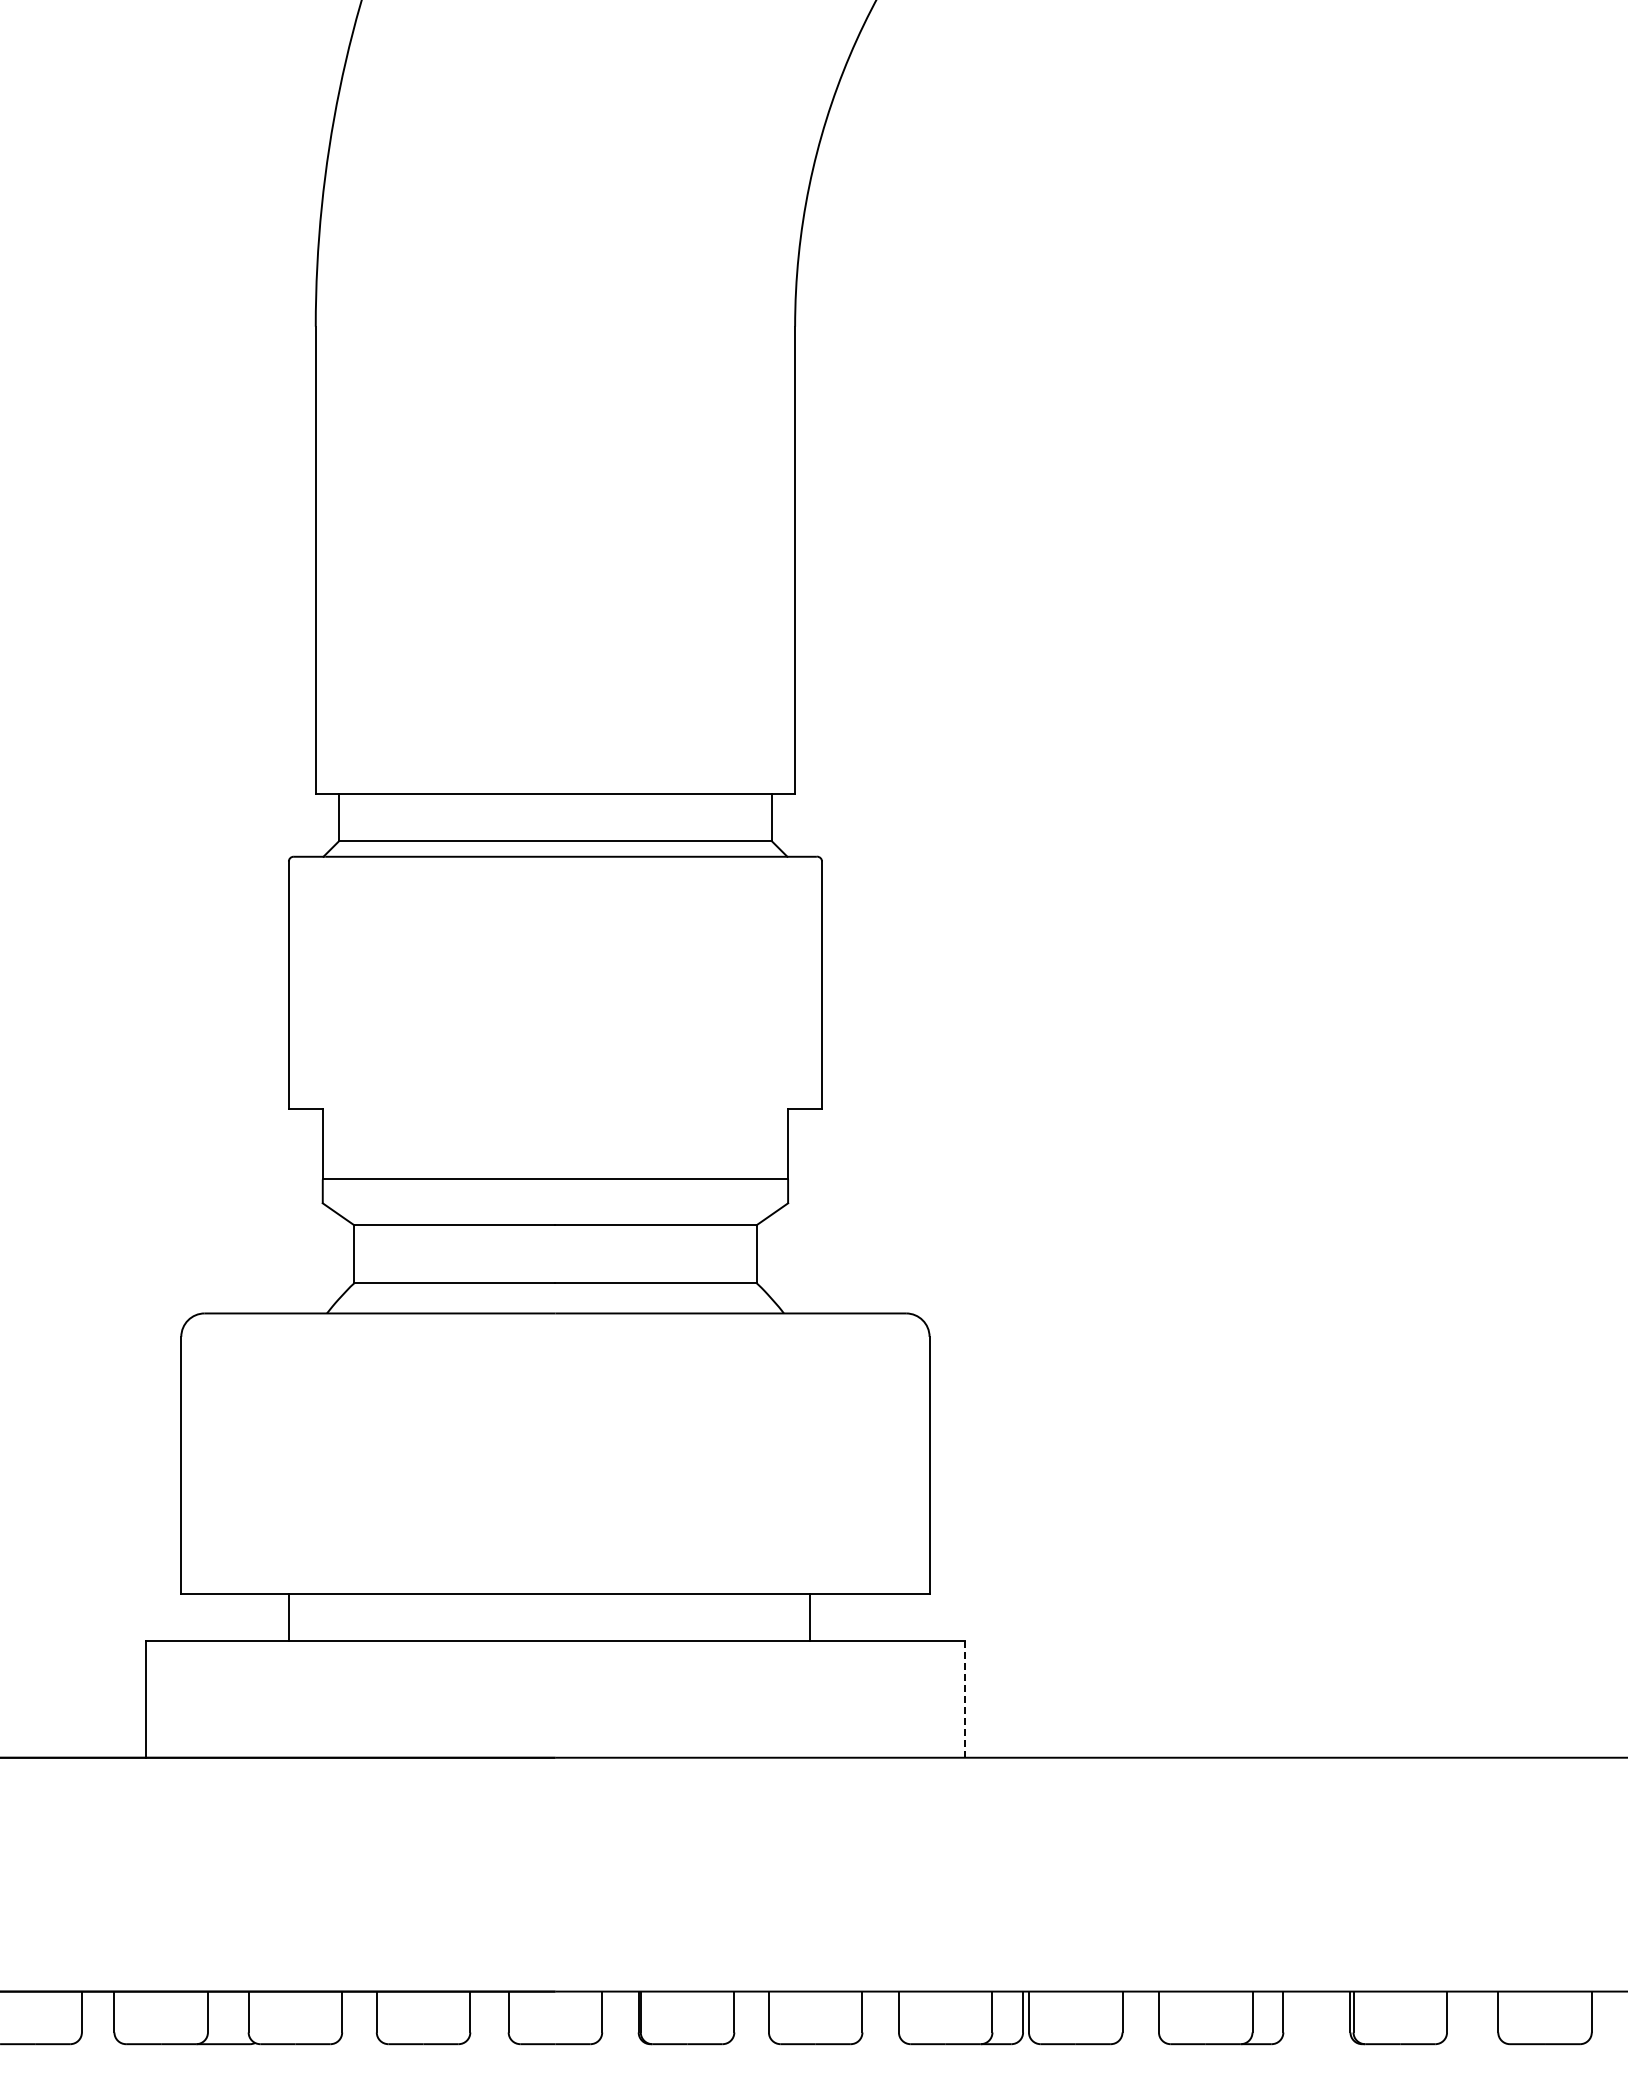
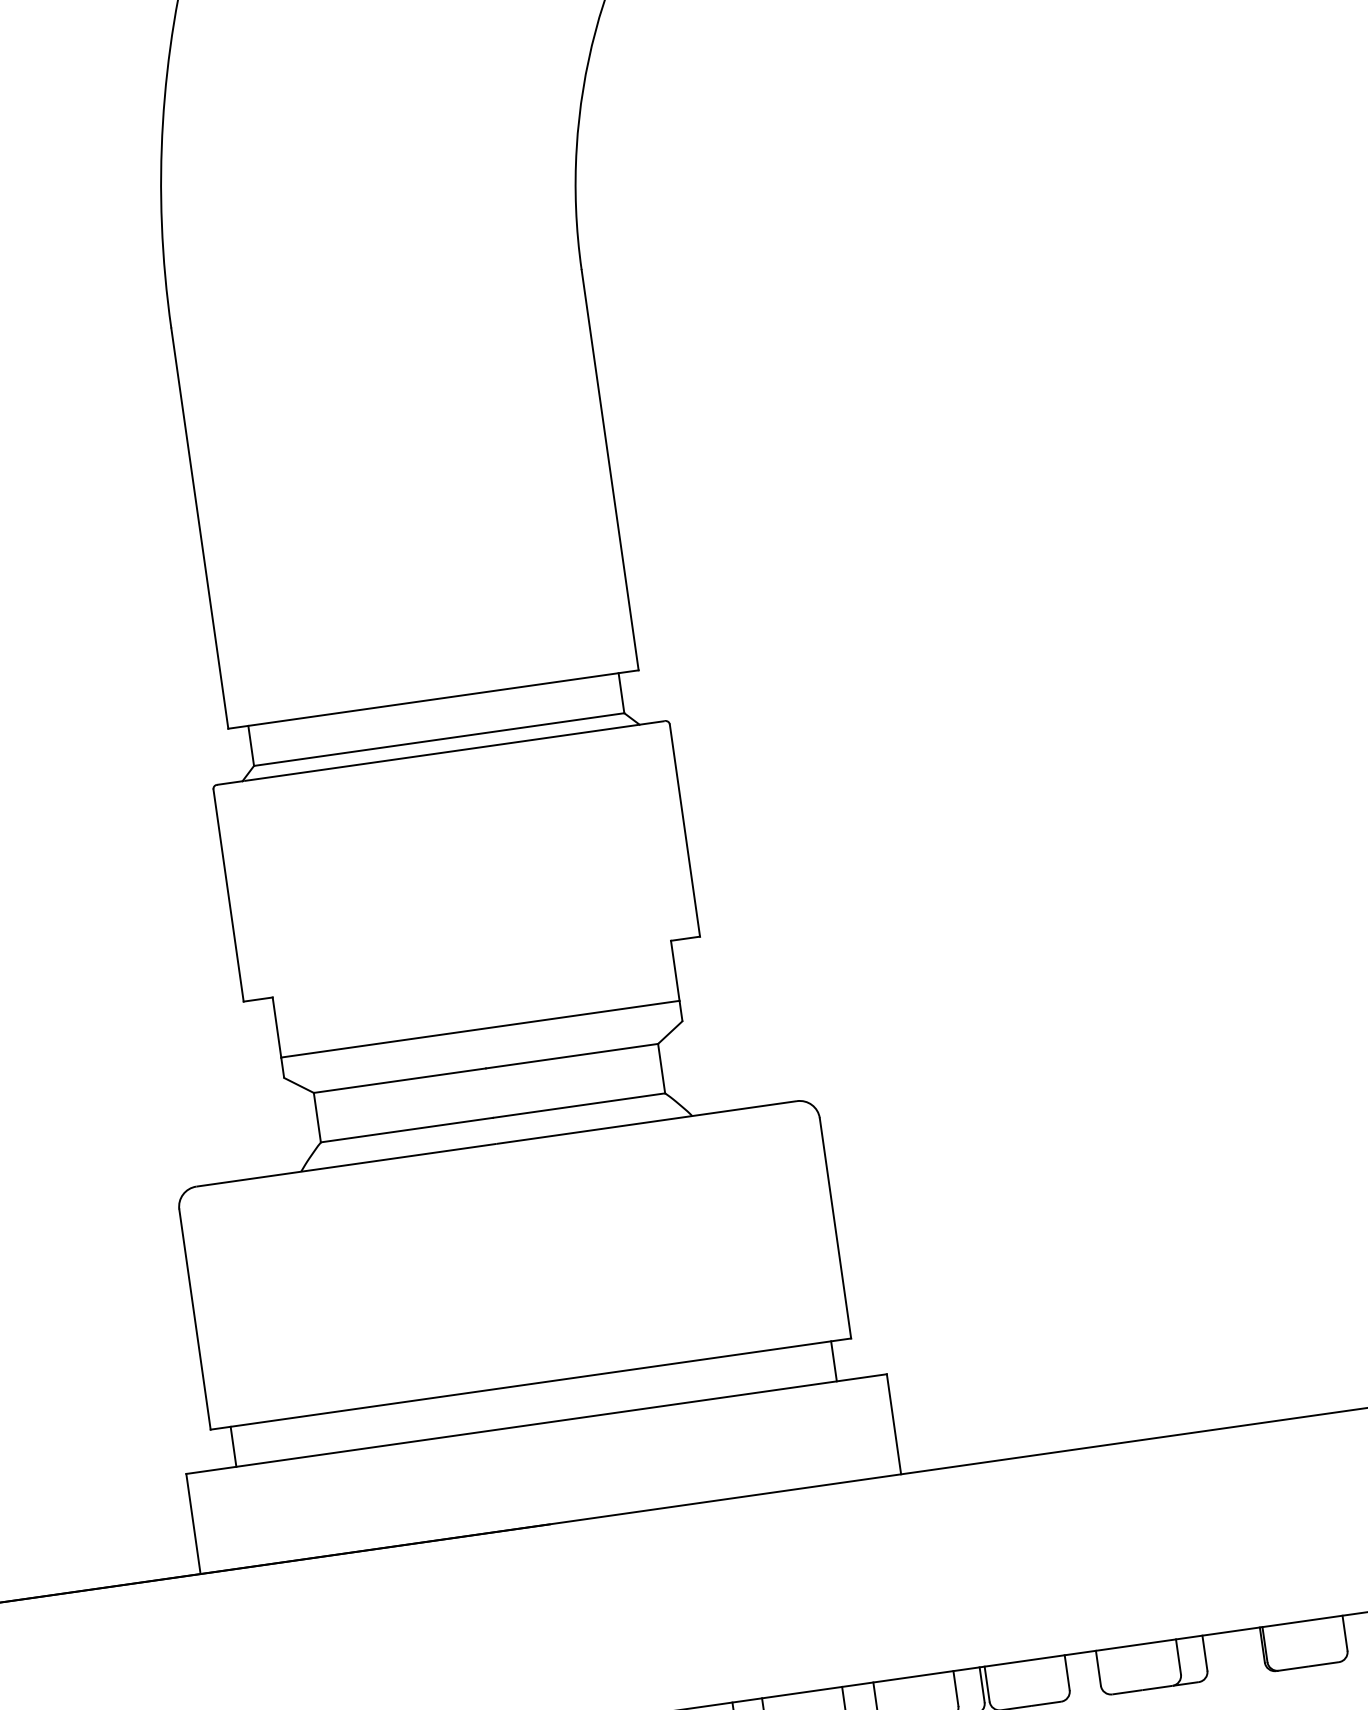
line: (288, 1617) -> (233, 1446), moved
line: (810, 1617) -> (834, 1361), moved
line: (964, 1698) -> (893, 1423), dashed -> solid

